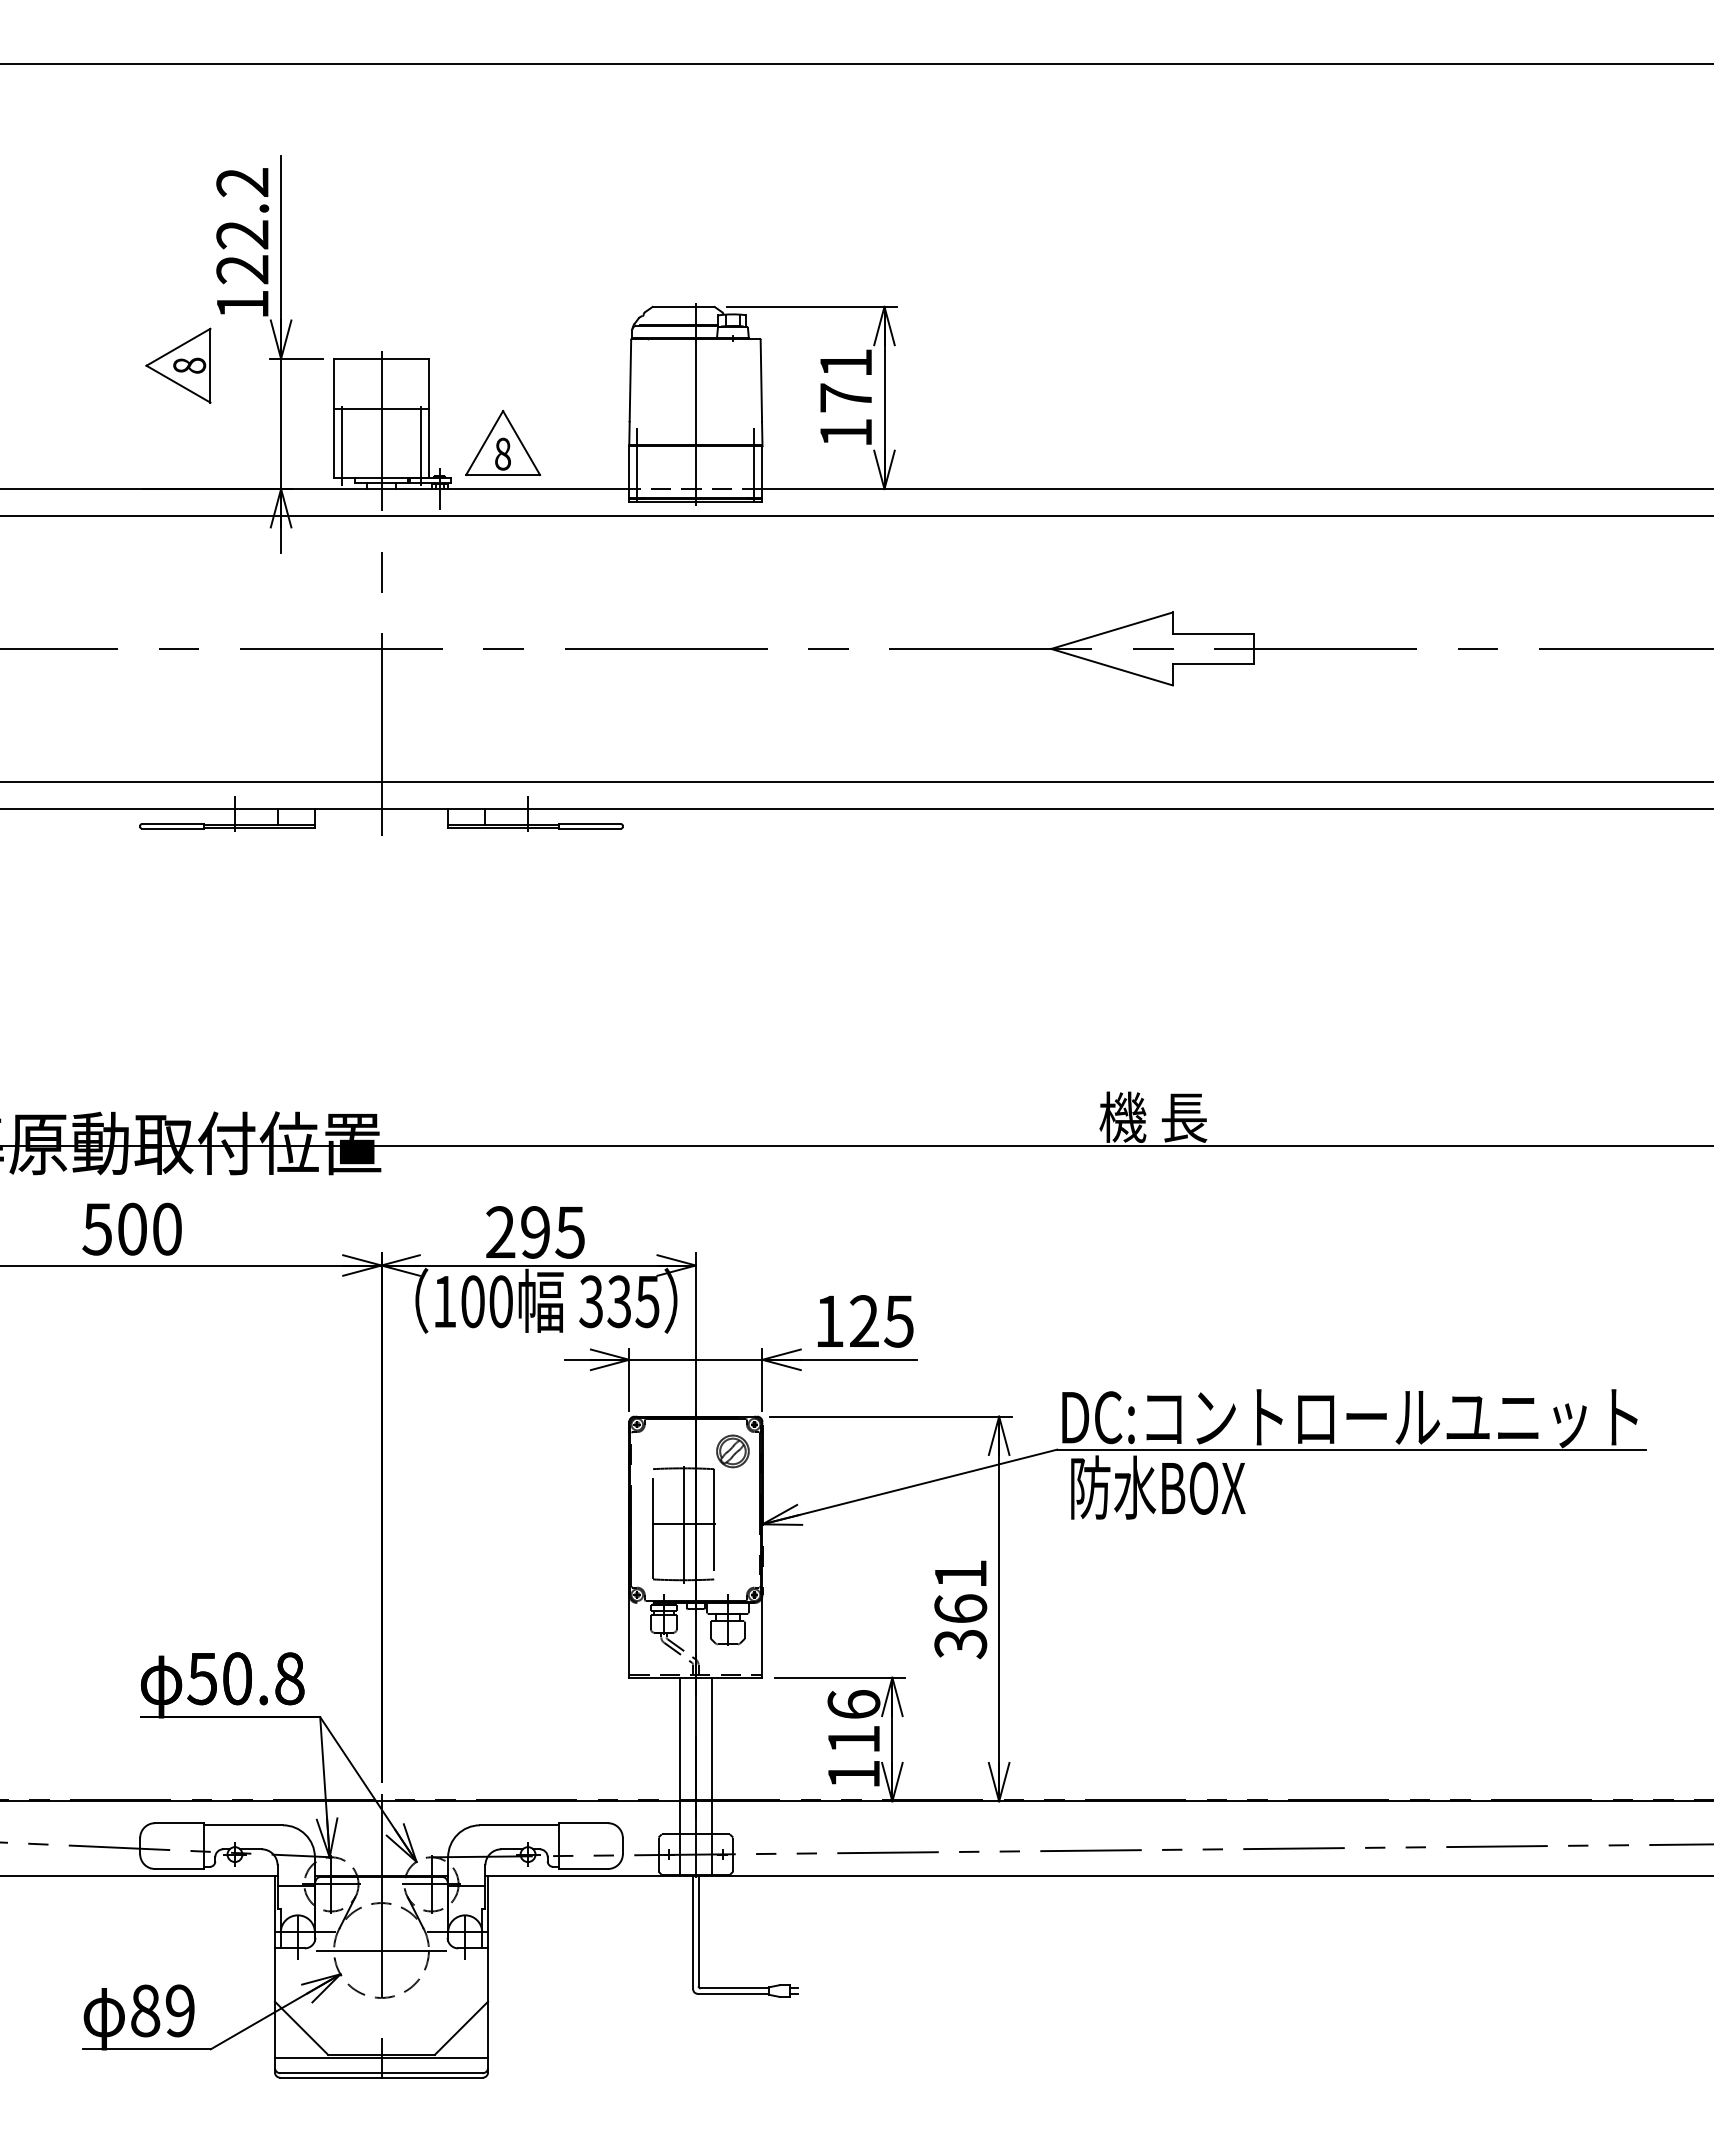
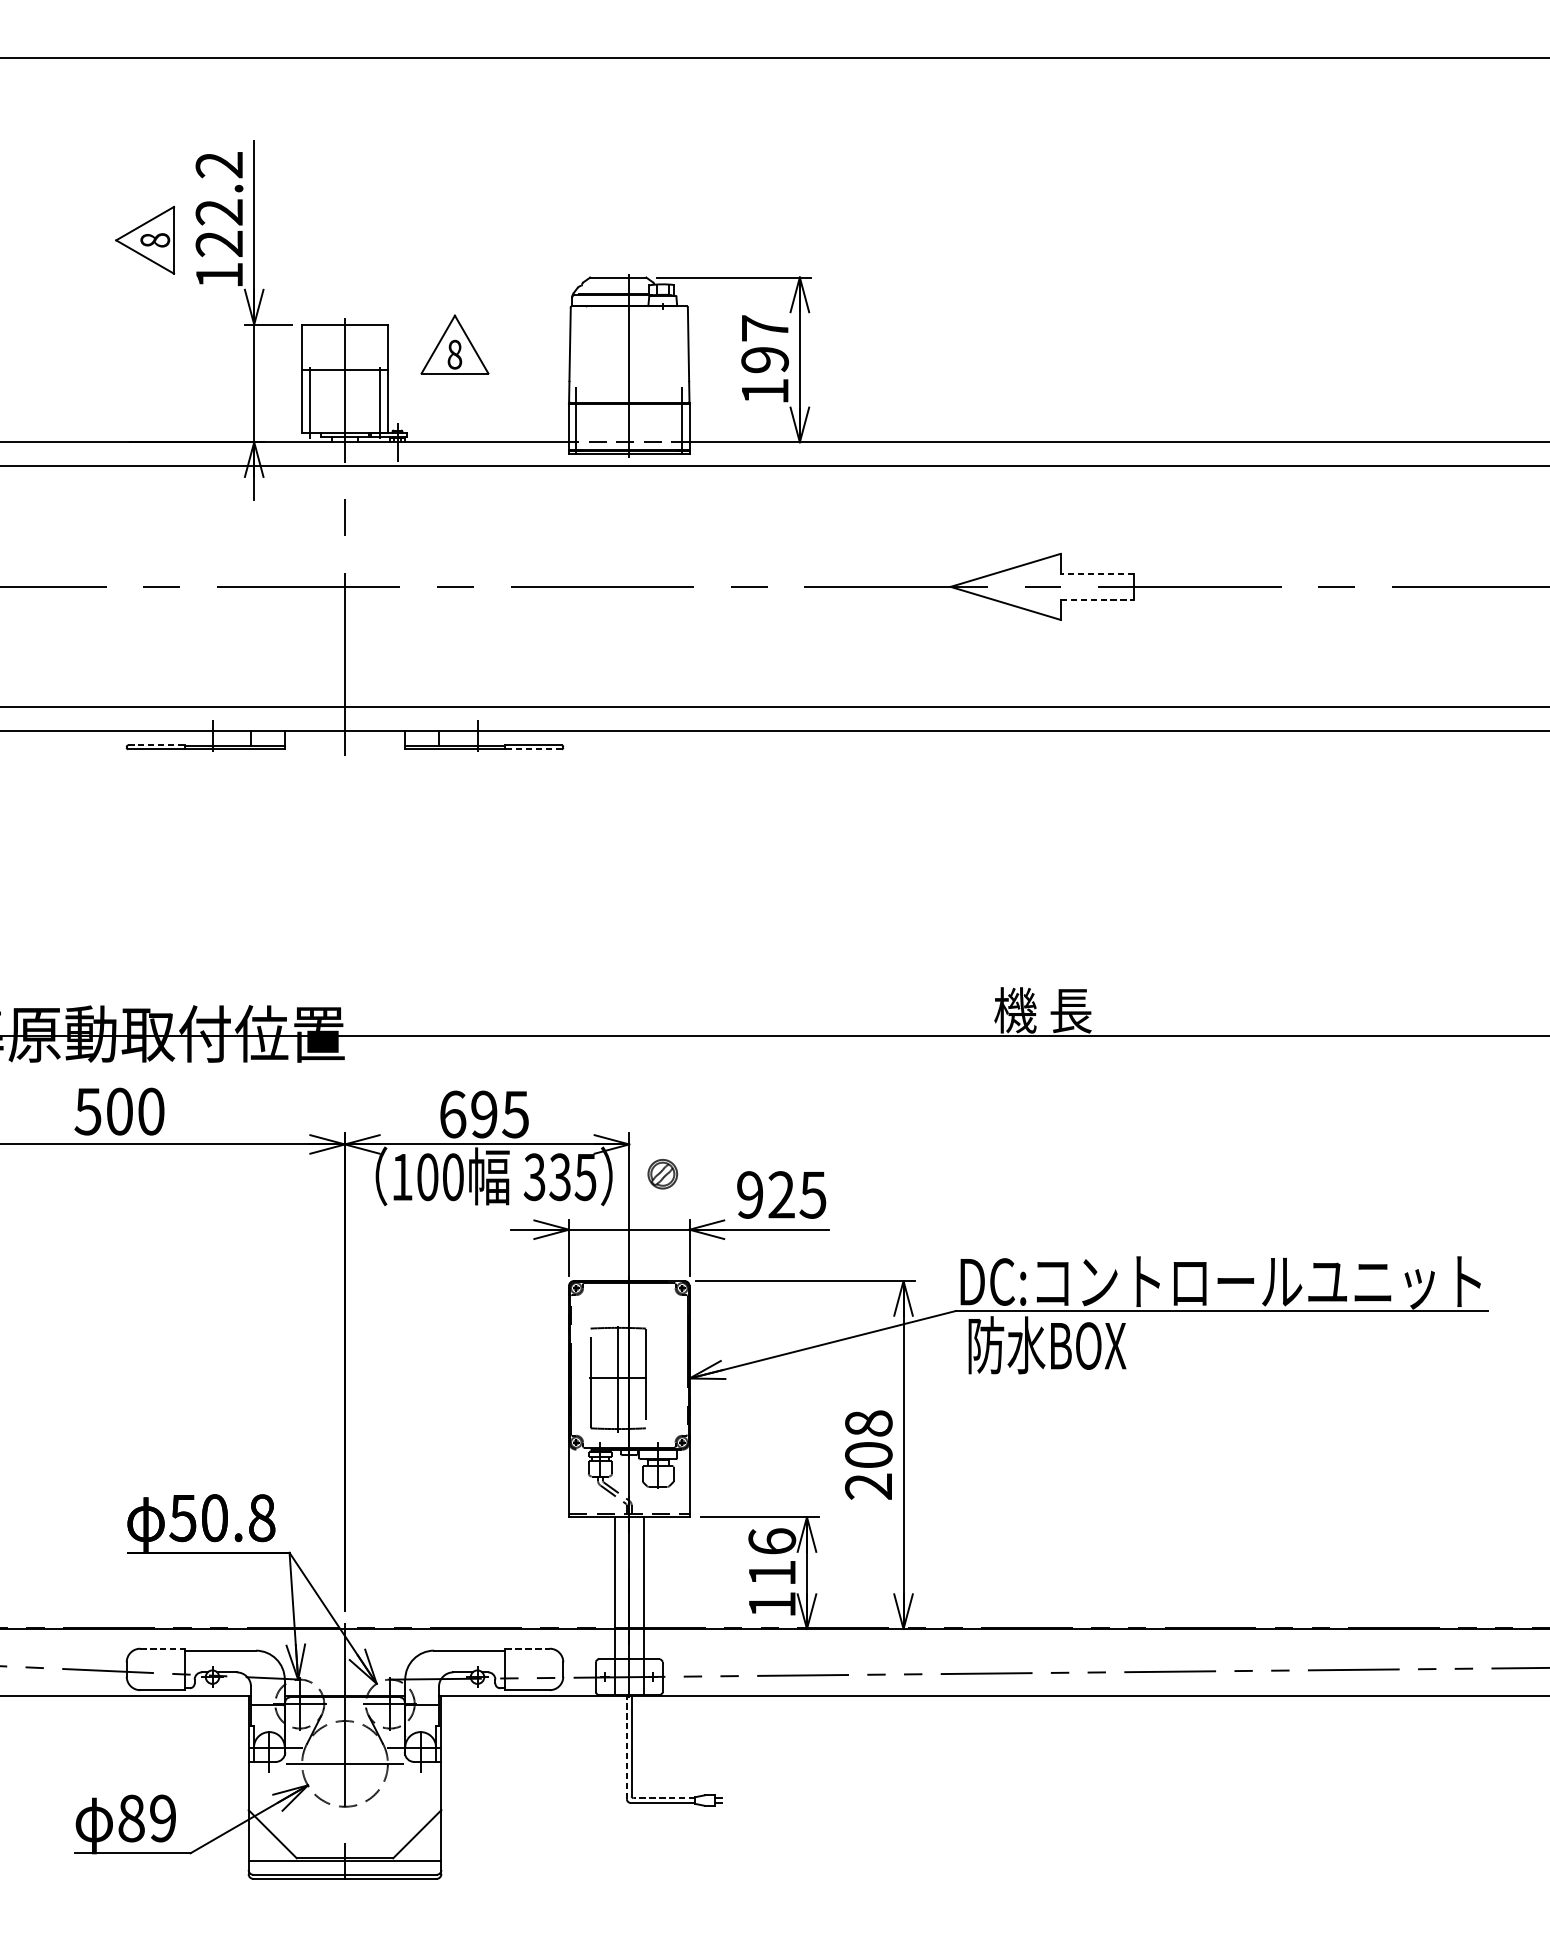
part: (178, 365) -> (145, 240), moved
text: (845, 380) -> (764, 344), 171 -> 197
part: (503, 442) -> (455, 344), moved
line: (1213, 634) -> (1097, 573), solid -> dashed
line: (1213, 663) -> (1097, 600), solid -> dashed
line: (173, 824) -> (156, 745), solid -> dashed
line: (589, 828) -> (533, 749), solid -> dashed
text: (500, 1232) -> (452, 1114), 295 -> 695
text: (829, 1321) -> (750, 1195), 125 -> 925
part: (732, 1451) -> (662, 1174), moved
text: (960, 1609) -> (868, 1455), 361 -> 208
line: (179, 1823) -> (162, 1649), solid -> dashed
line: (583, 1823) -> (527, 1649), solid -> dashed
line: (693, 1932) -> (627, 1747), solid -> dashed
line: (734, 1988) -> (664, 1798), solid -> dashed

